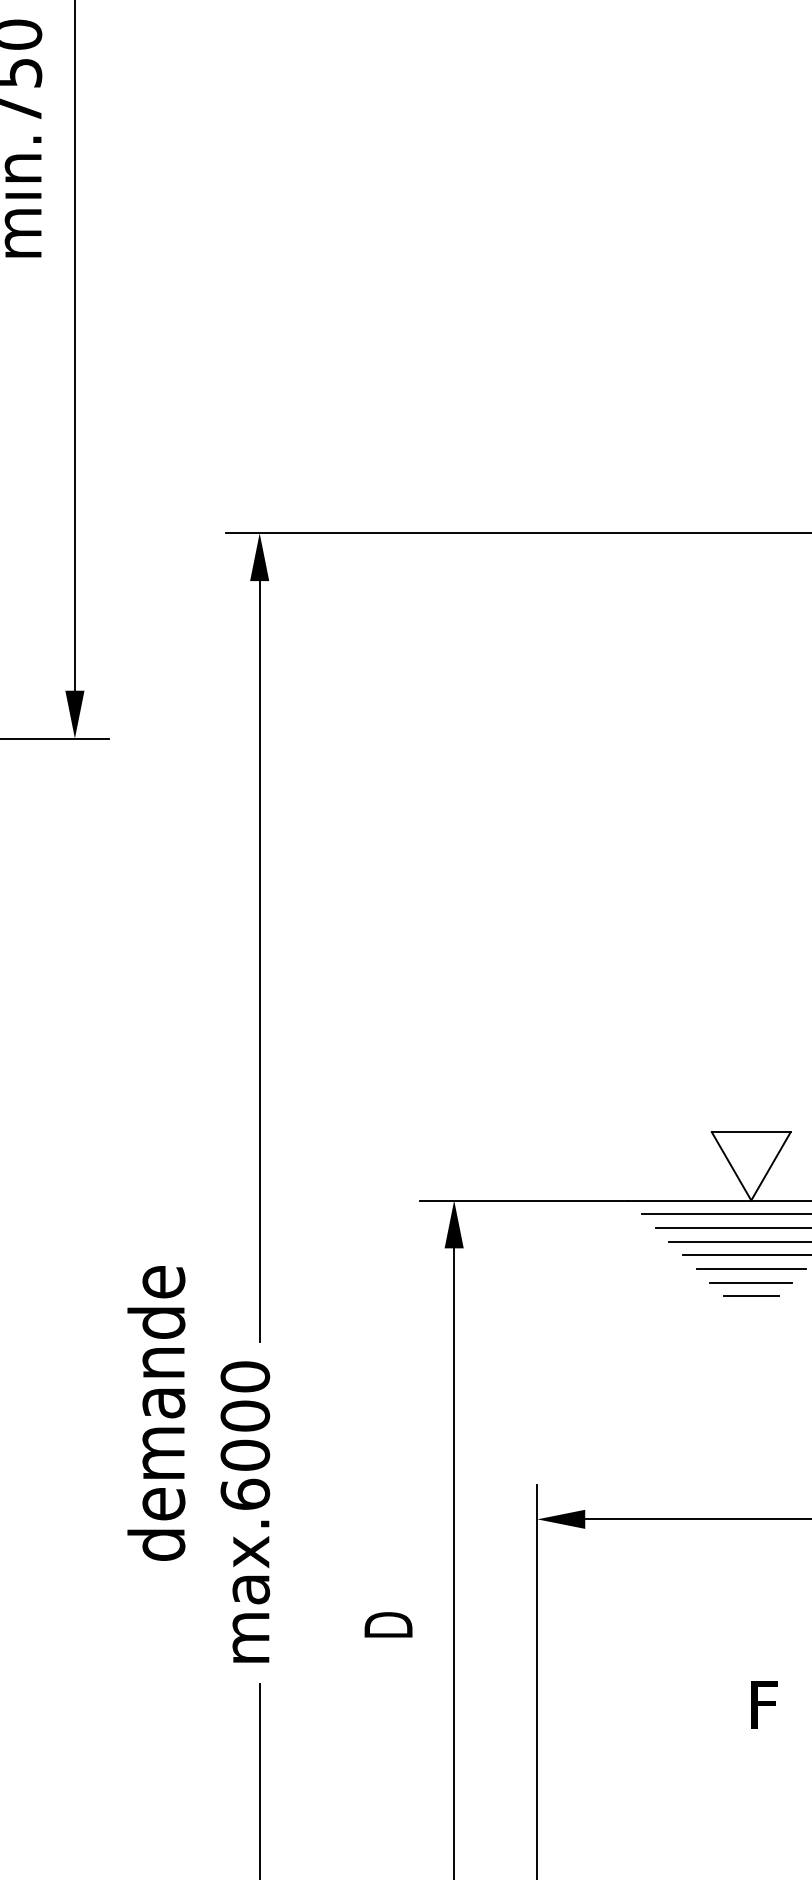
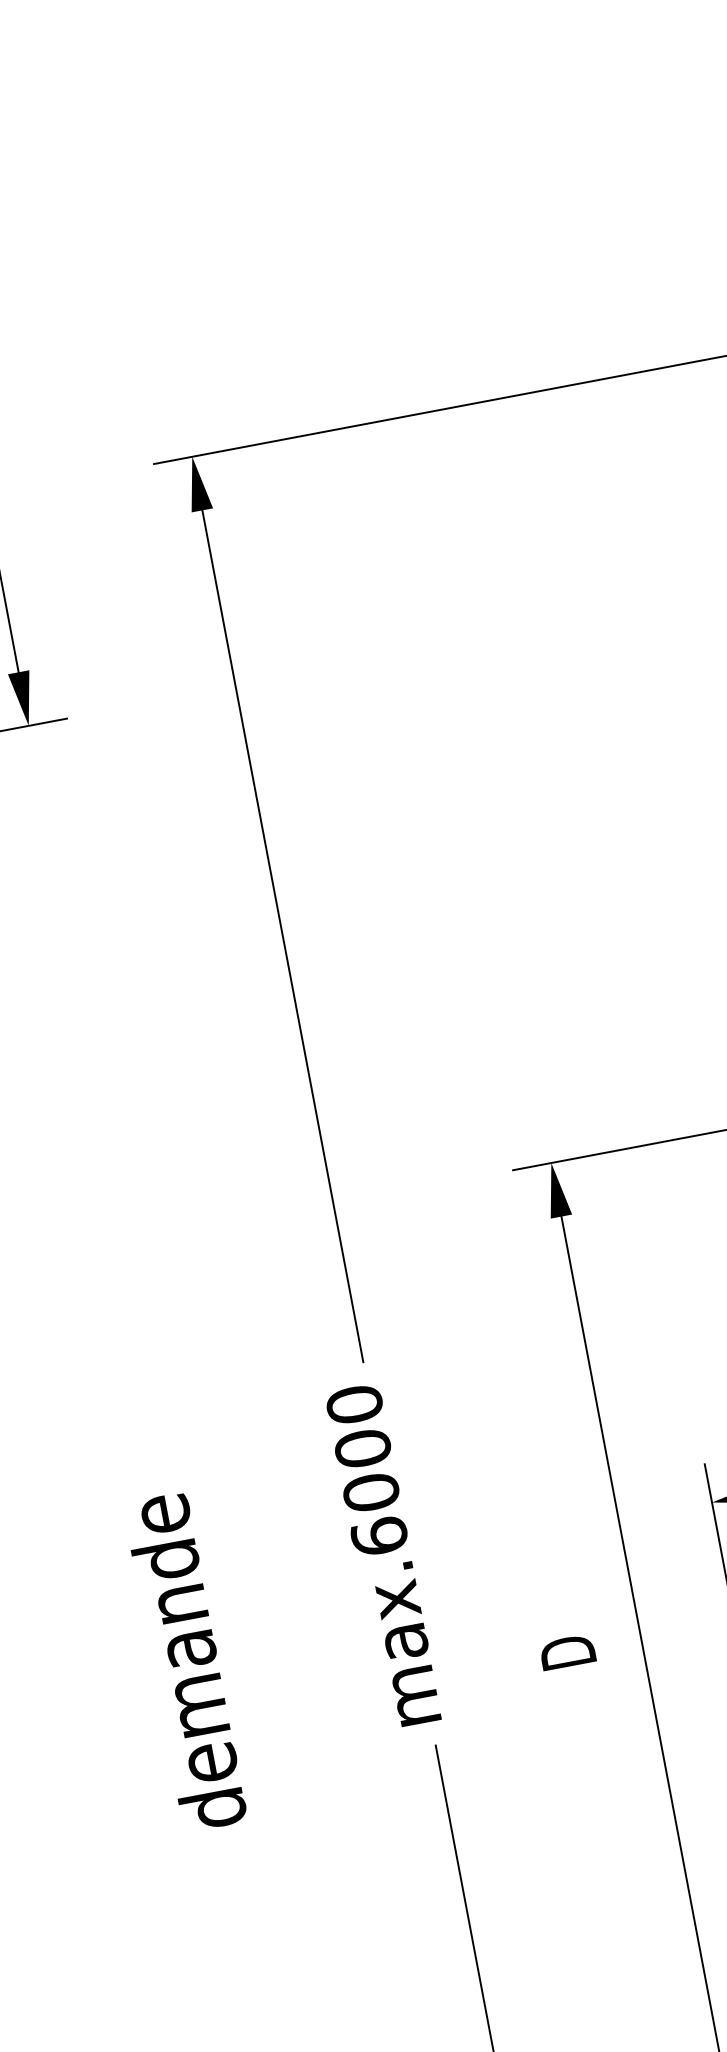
text: (156, 1413) -> (185, 1662), moved

